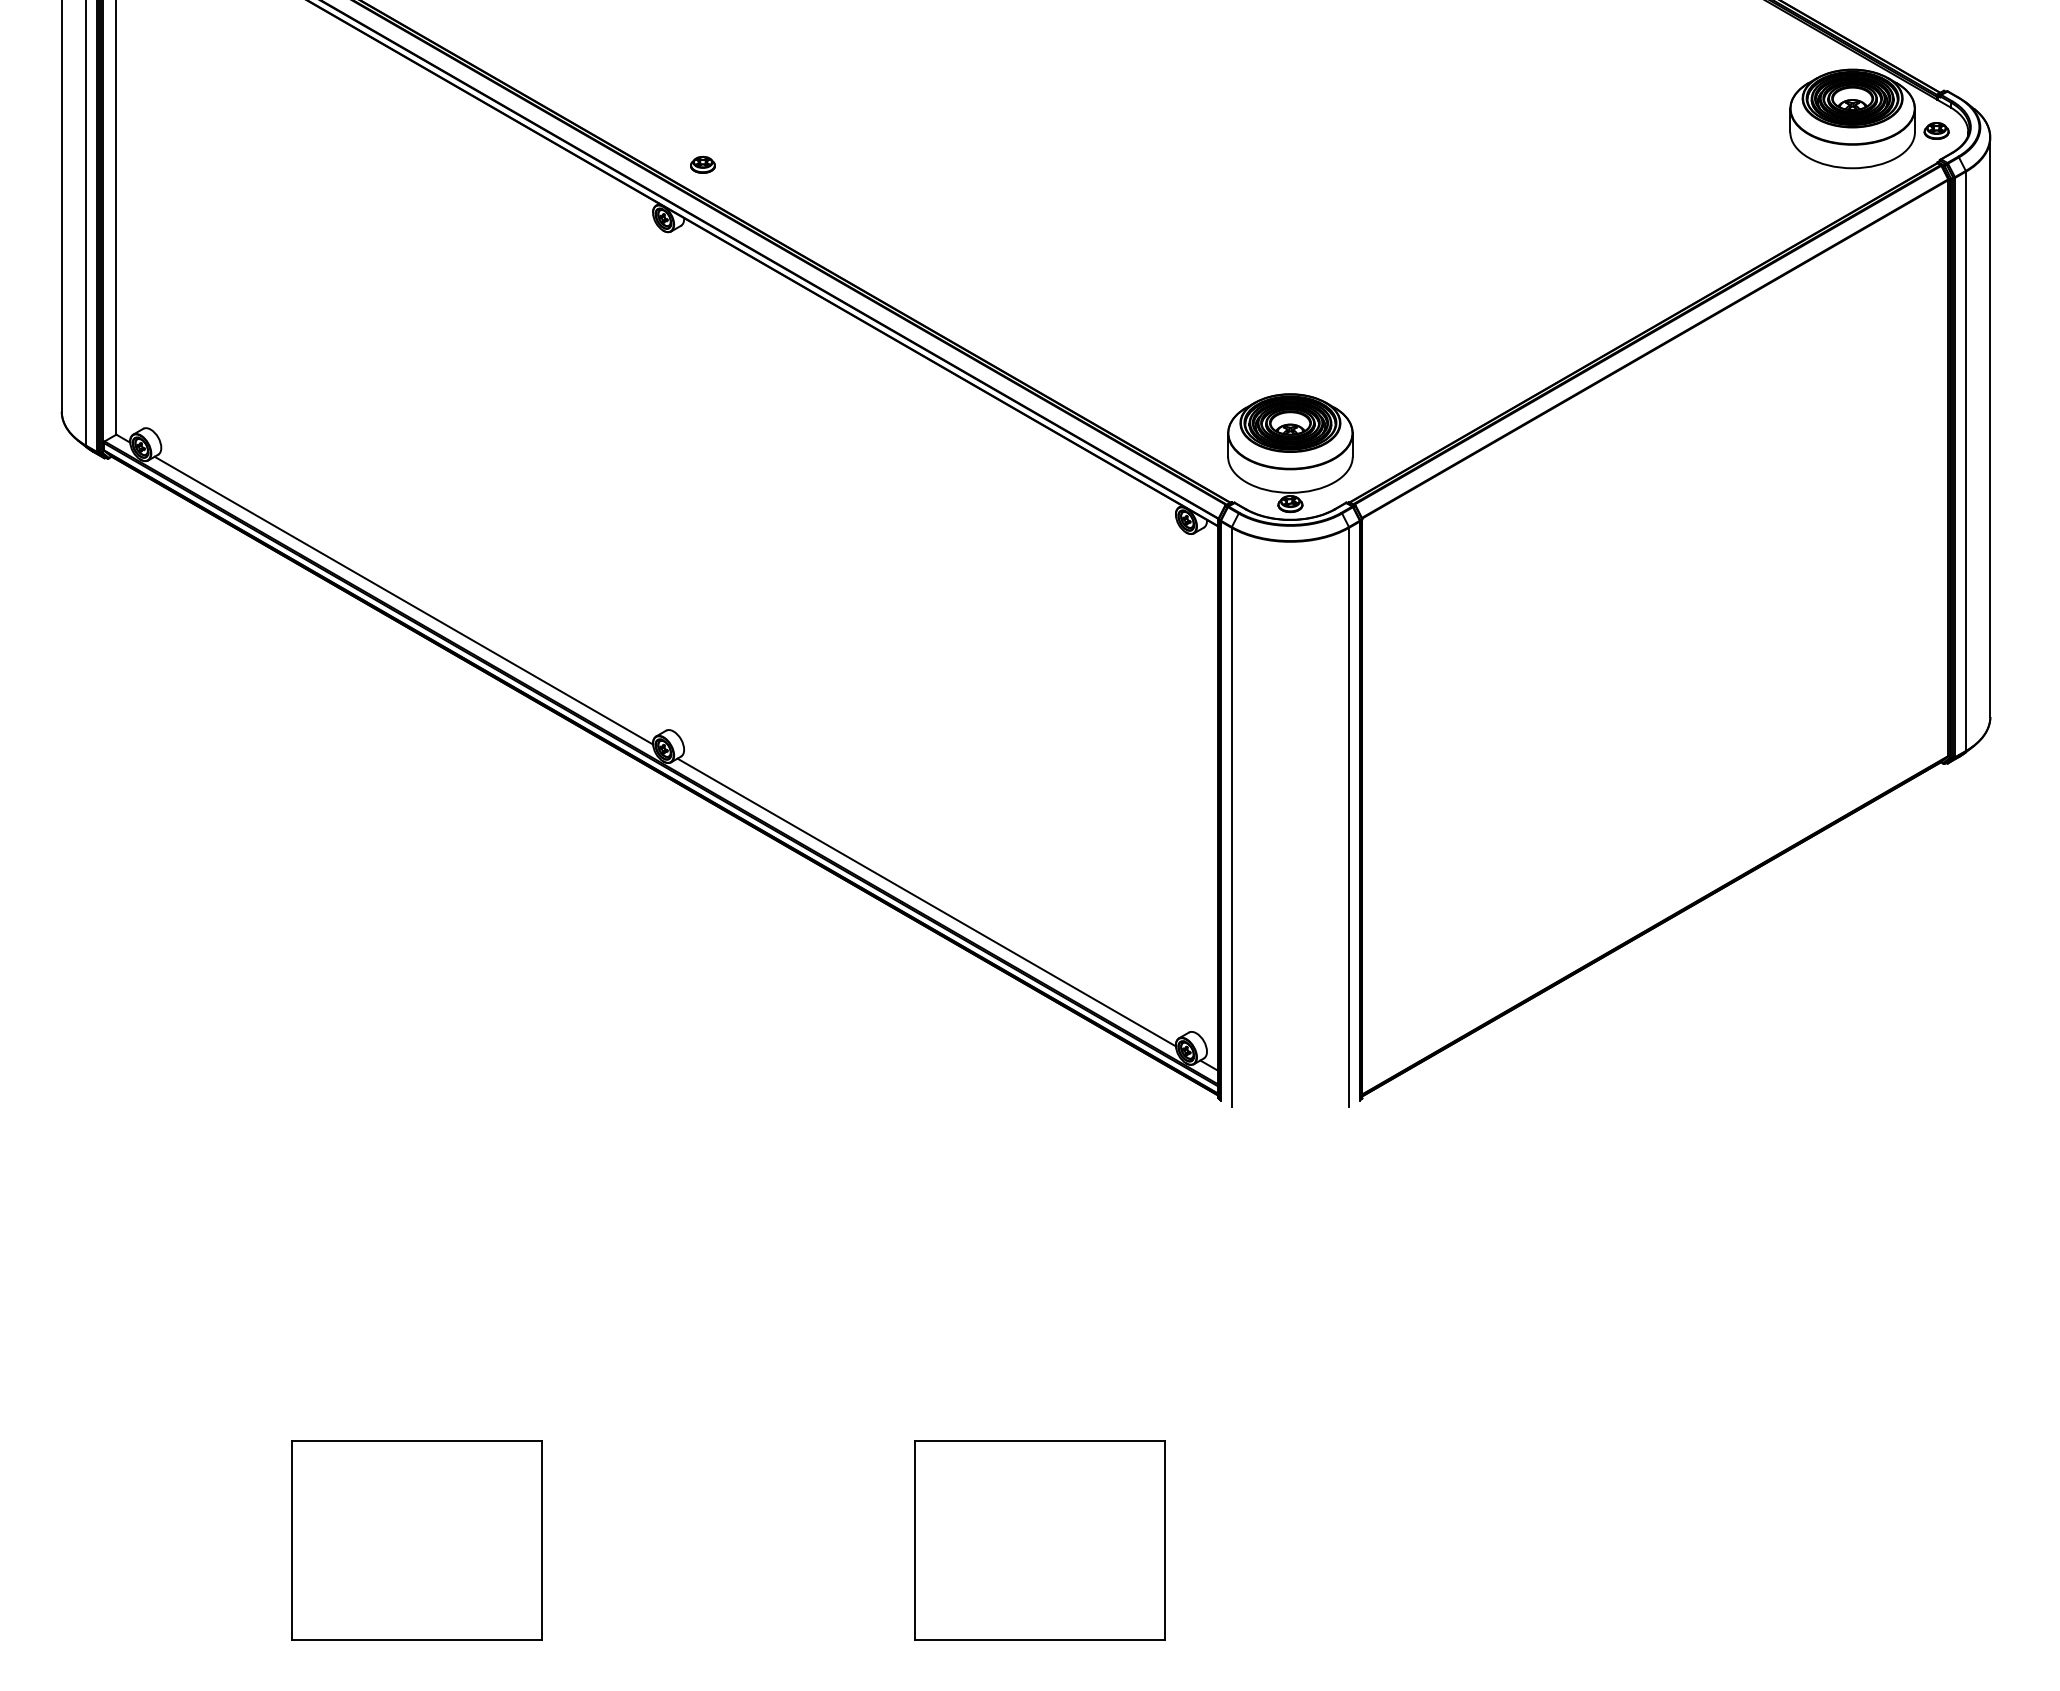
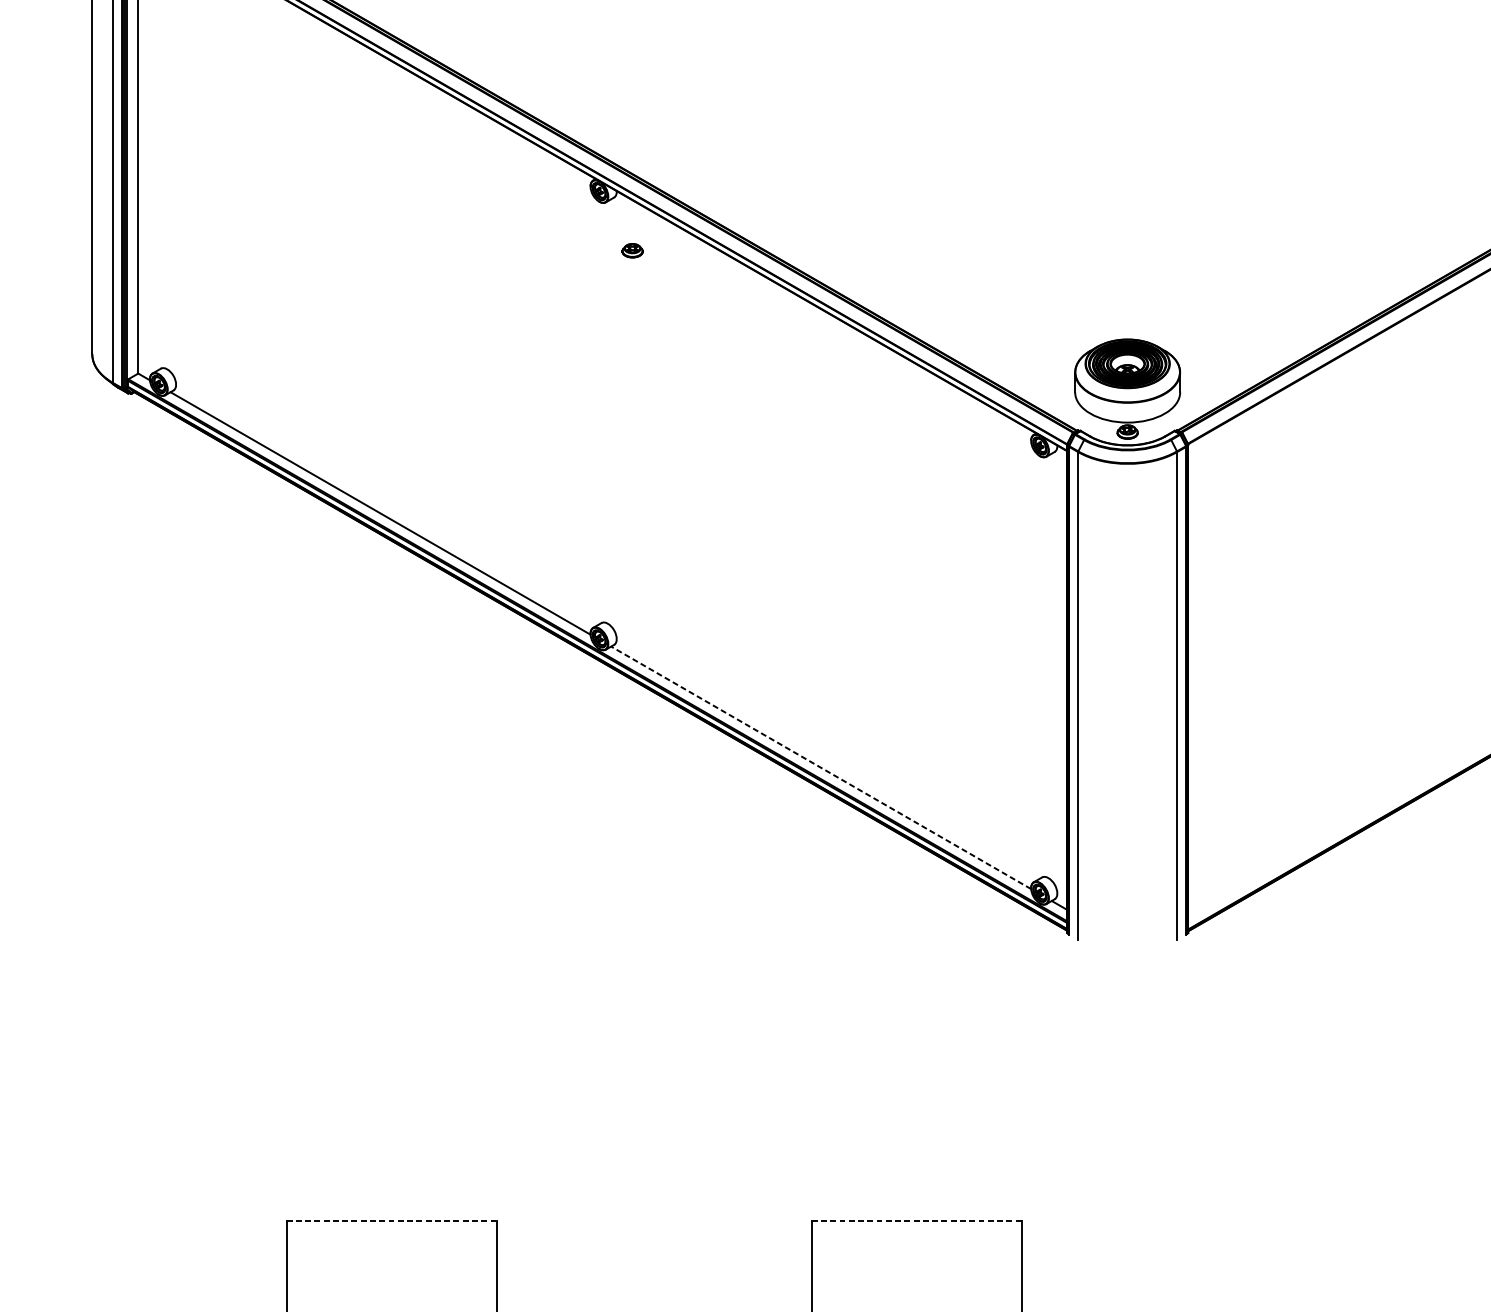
part: (702, 164) -> (632, 250), moved
line: (926, 902) -> (820, 767), solid -> dashed
line: (416, 1440) -> (391, 1221), solid -> dashed
line: (1040, 1440) -> (917, 1221), solid -> dashed

